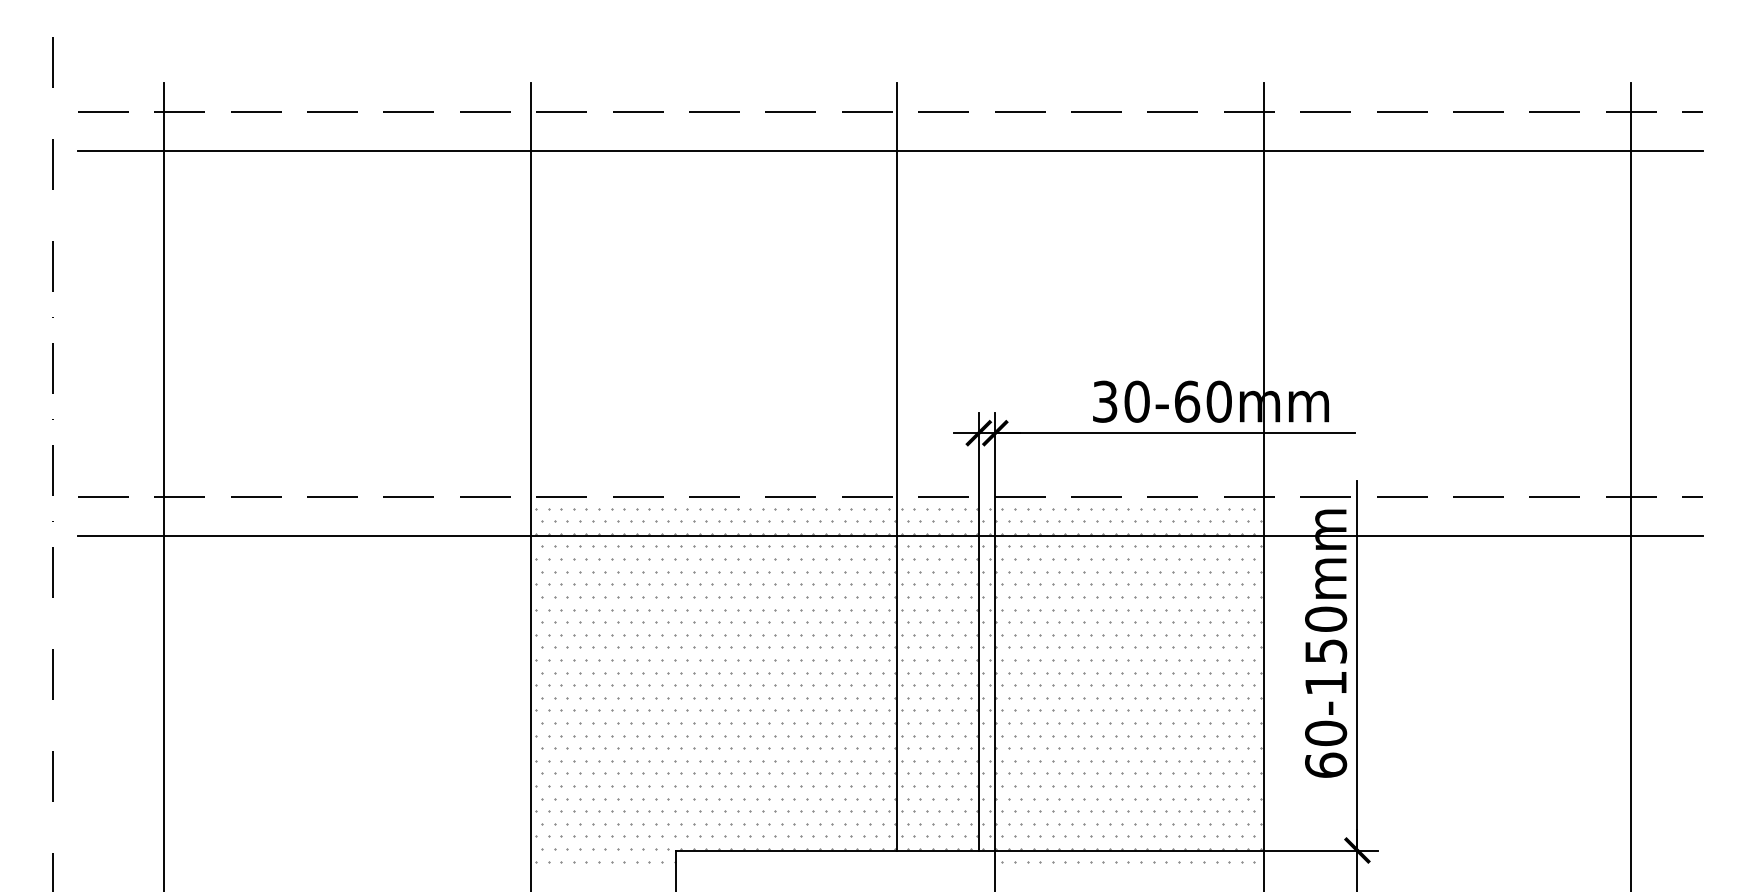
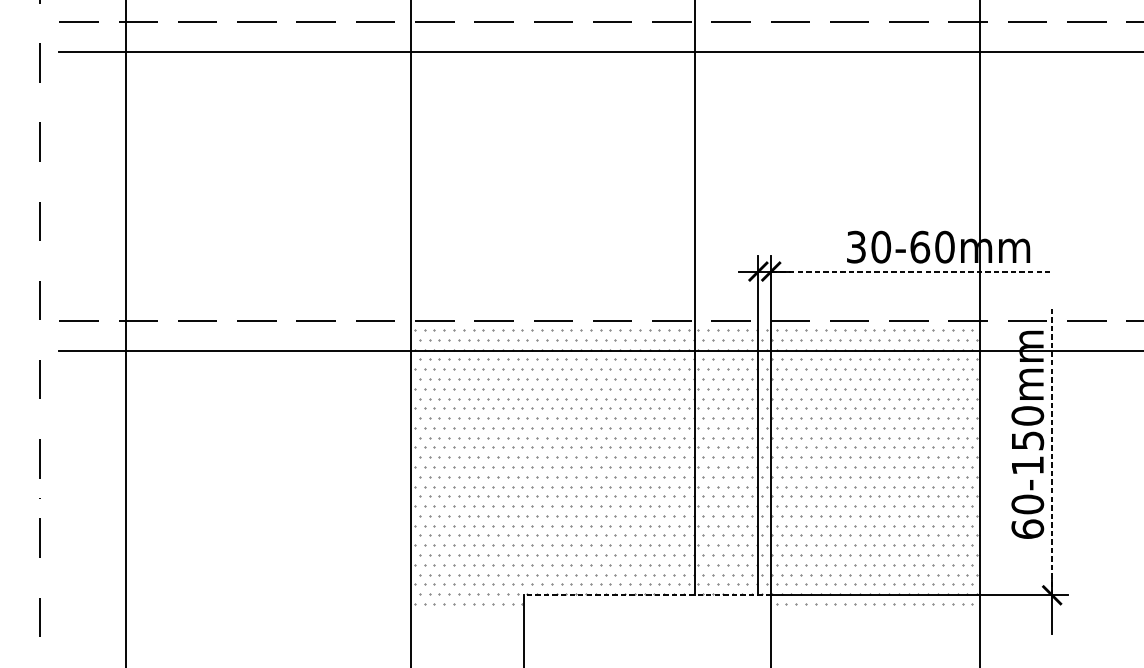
line: (1175, 433) -> (910, 271), solid -> dashed
line: (1357, 665) -> (1052, 451), solid -> dashed
line: (835, 850) -> (647, 595), solid -> dashed

